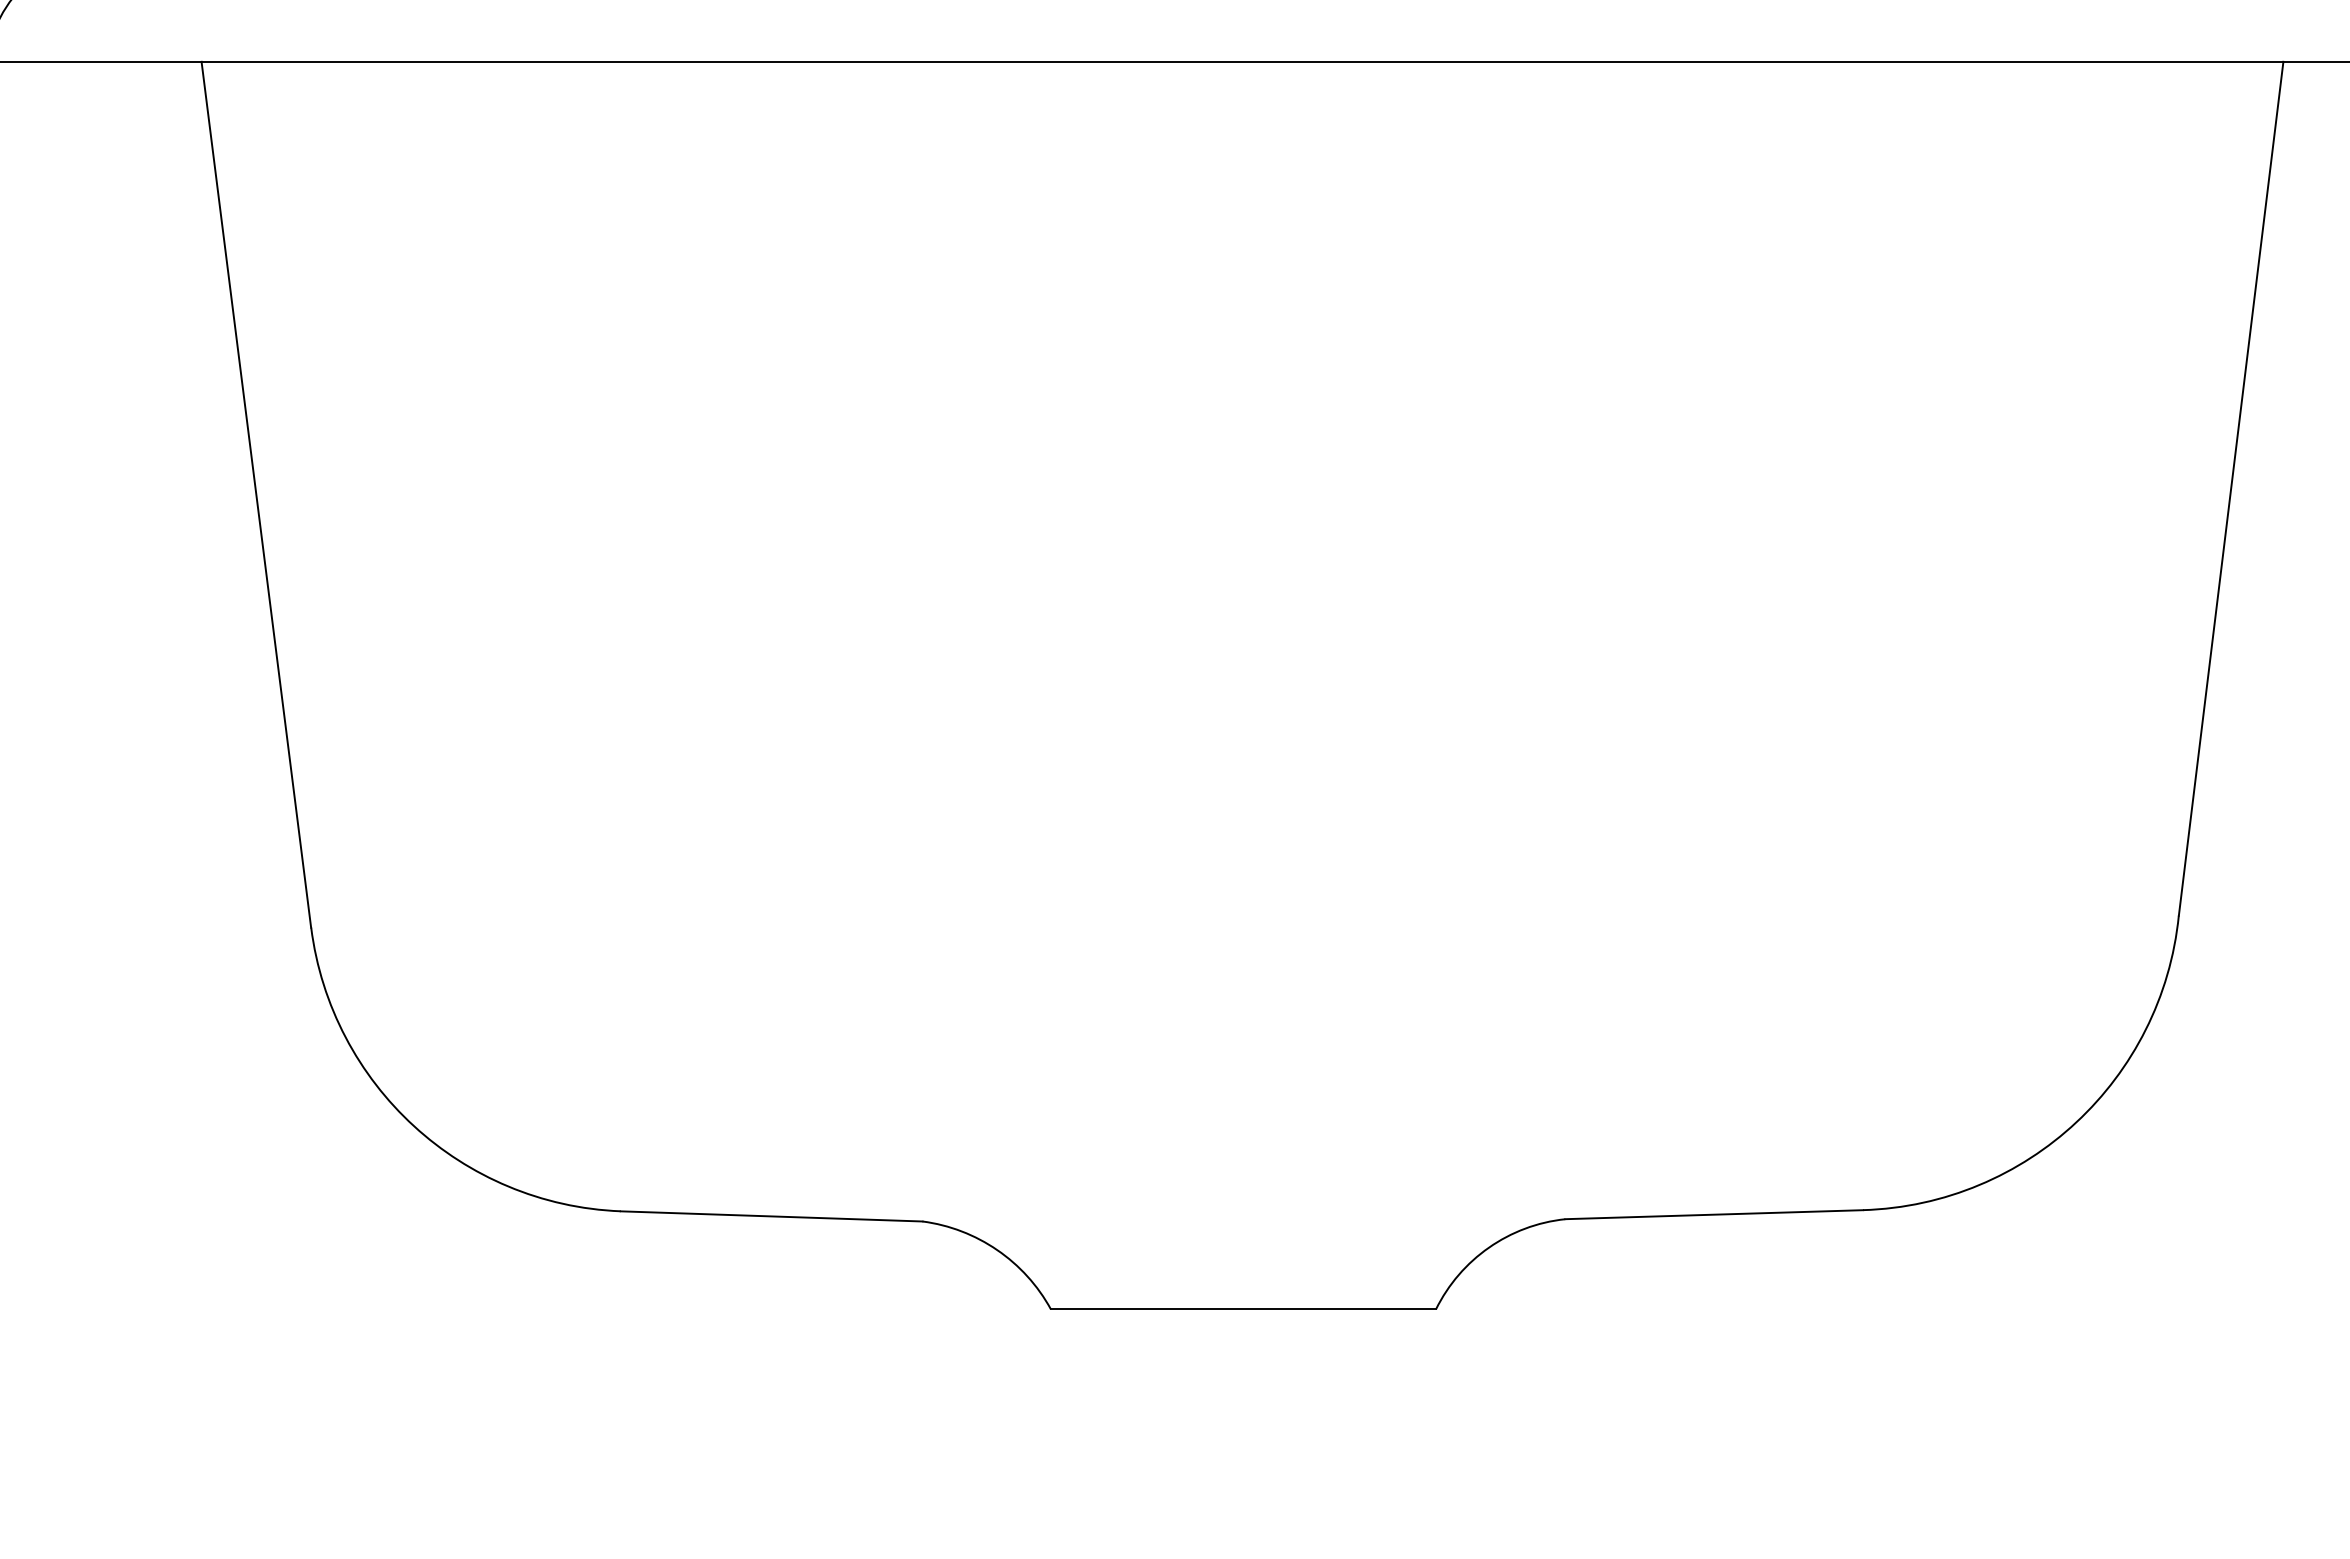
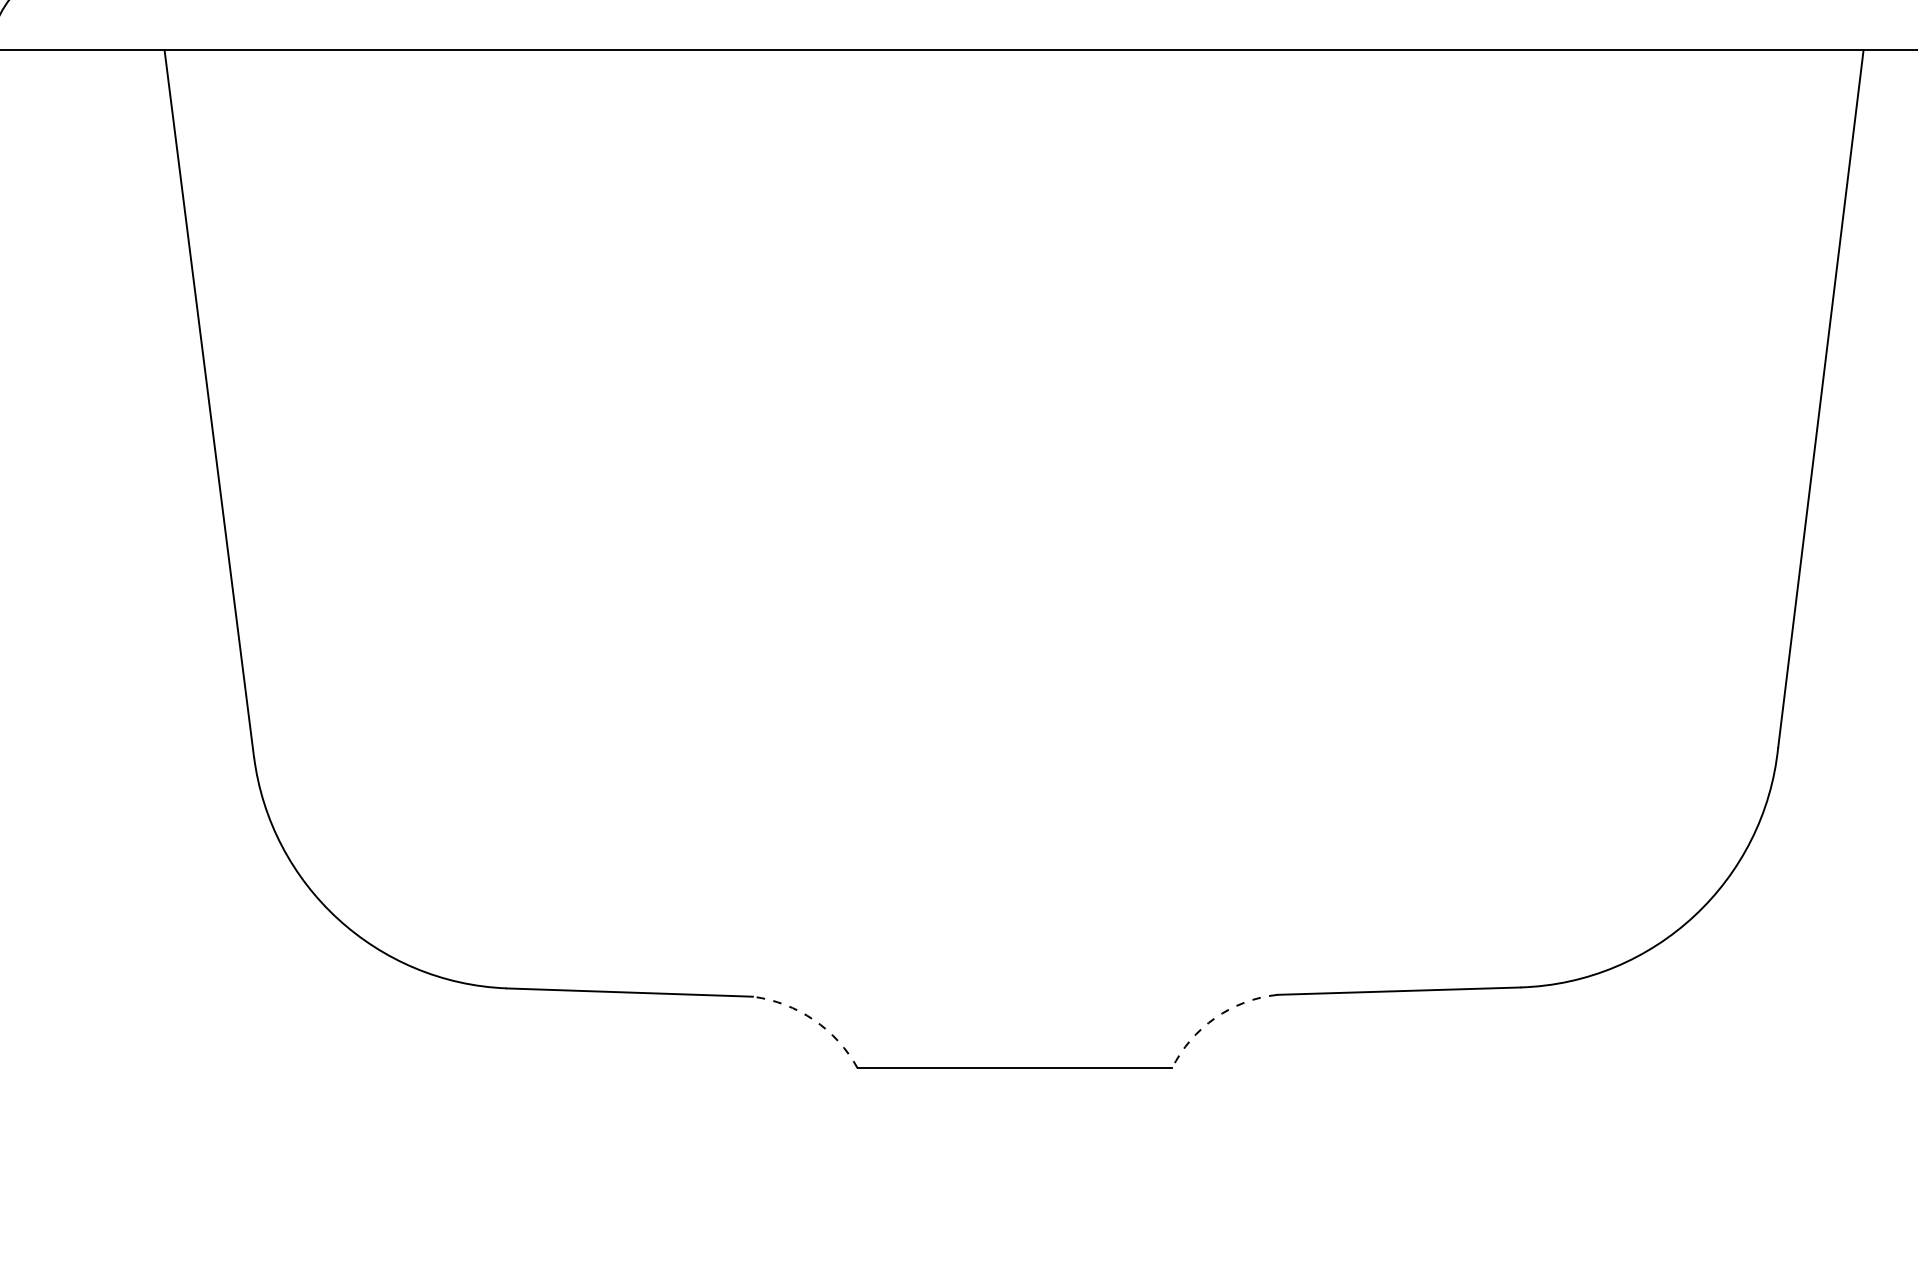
arc: (1489, 1247) -> (1215, 1017), solid -> dashed
arc: (997, 1250) -> (814, 1020), solid -> dashed

